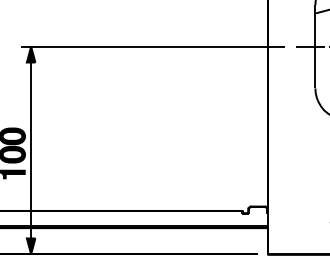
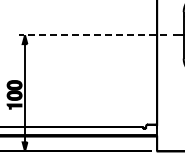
line: (152, 47) -> (92, 35), solid -> dashed

